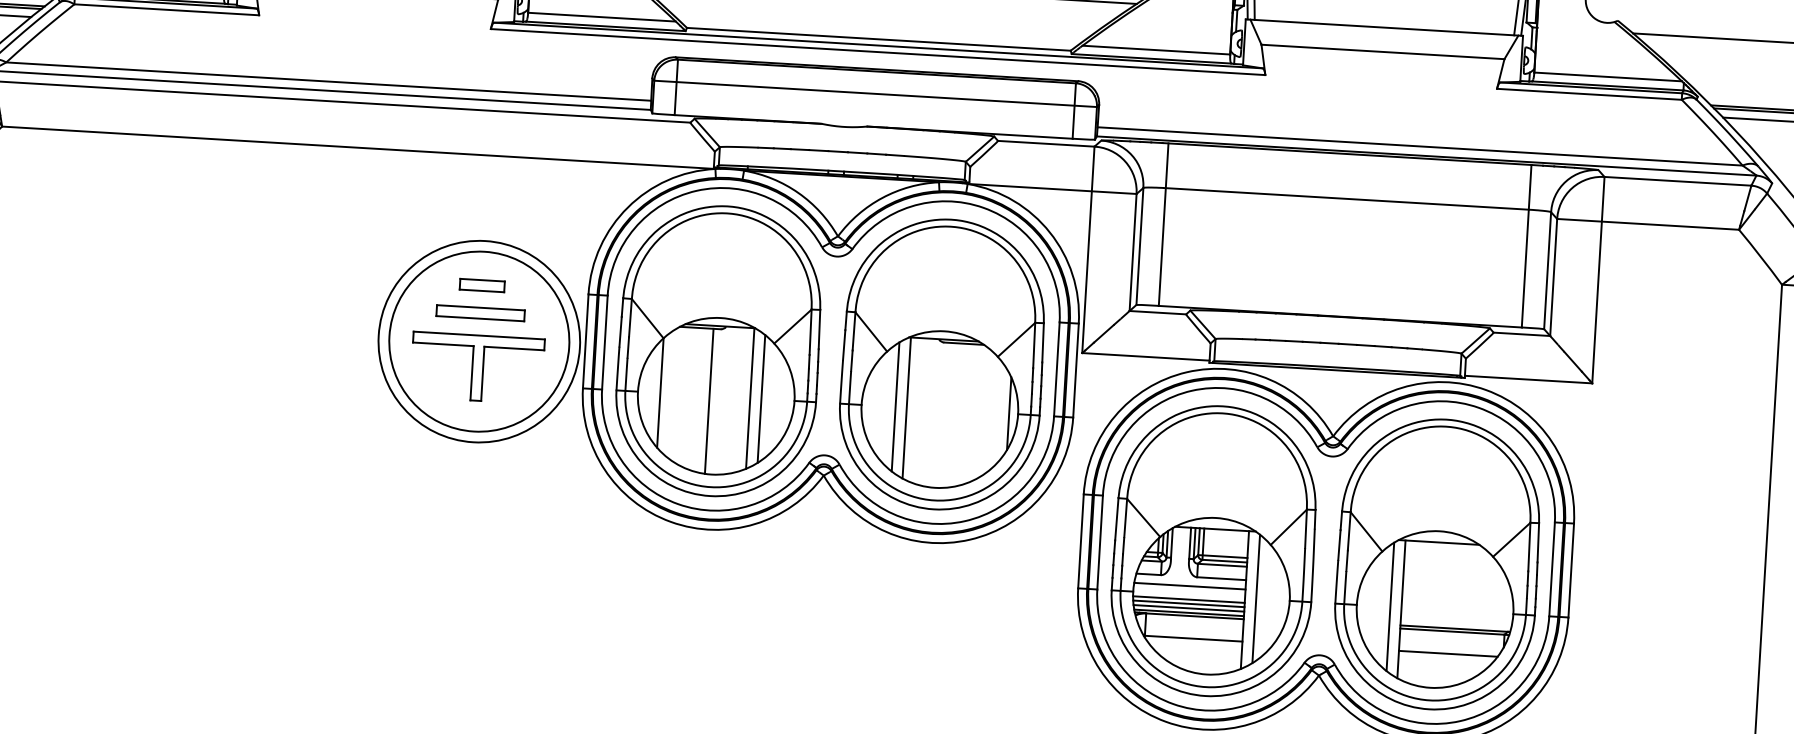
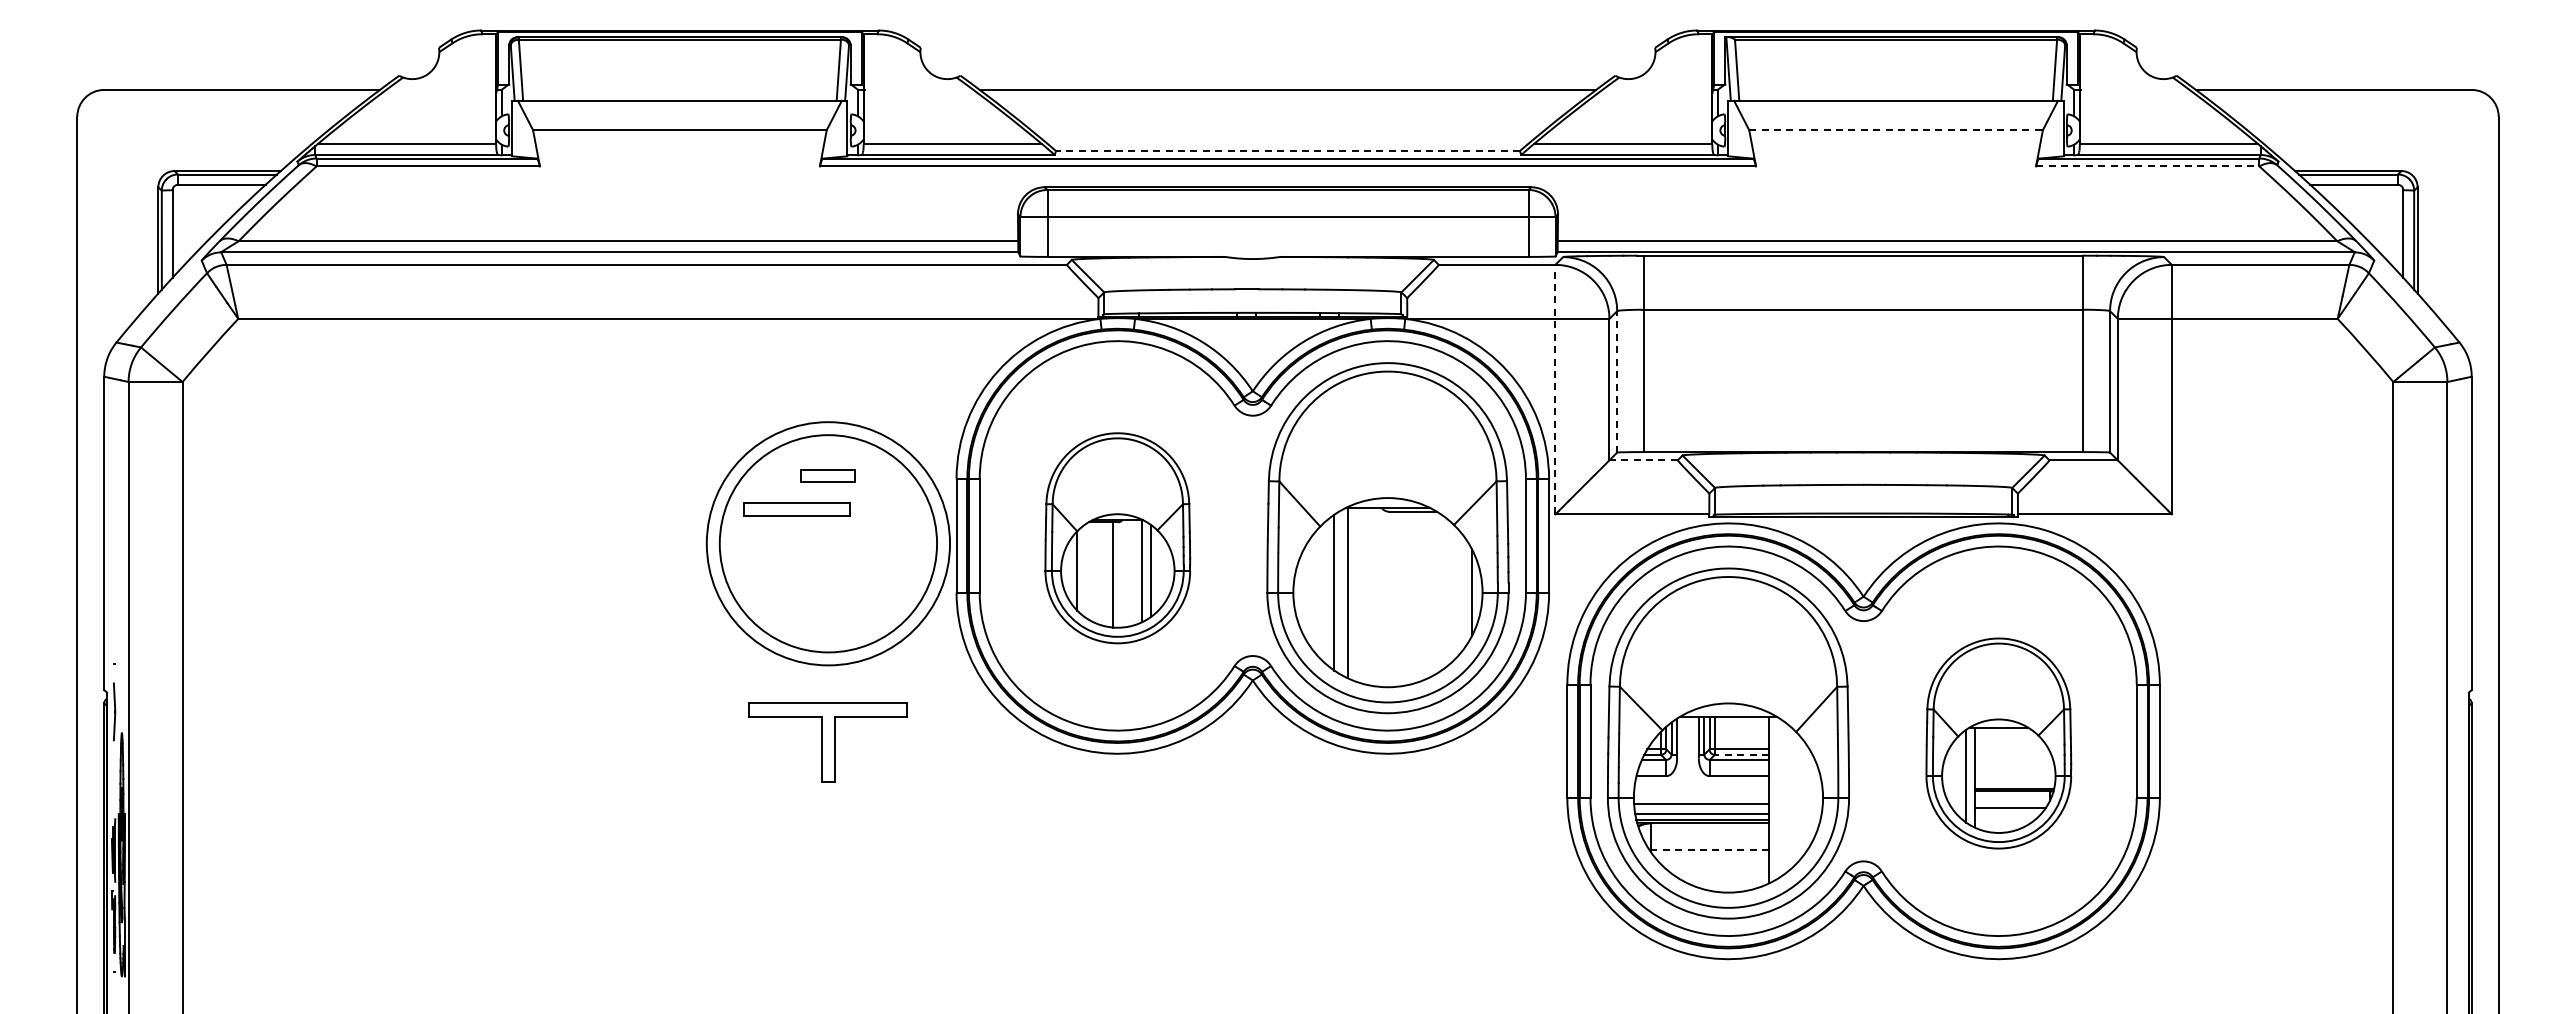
line: (878, 39) -> (1287, 151), solid -> dashed
line: (1383, 52) -> (1896, 130), solid -> dashed
line: (1589, 94) -> (2147, 166), solid -> dashed
line: (1140, 246) -> (1617, 381), solid -> dashed
line: (1088, 249) -> (1555, 389), solid -> dashed
line: (1157, 312) -> (1643, 460), solid -> dashed
part: (480, 313) -> (796, 509), moved
part: (718, 351) -> (1117, 538), size x0.6
part: (477, 367) -> (827, 742), moved
line: (1224, 560) -> (1741, 754), solid -> dashed
part: (1437, 564) -> (1998, 743), size x0.6
line: (1189, 586) -> (1701, 787), removed
line: (1256, 598) -> (1782, 797), removed
line: (1188, 603) -> (1701, 808), removed
line: (1193, 638) -> (1709, 850), solid -> dashed

